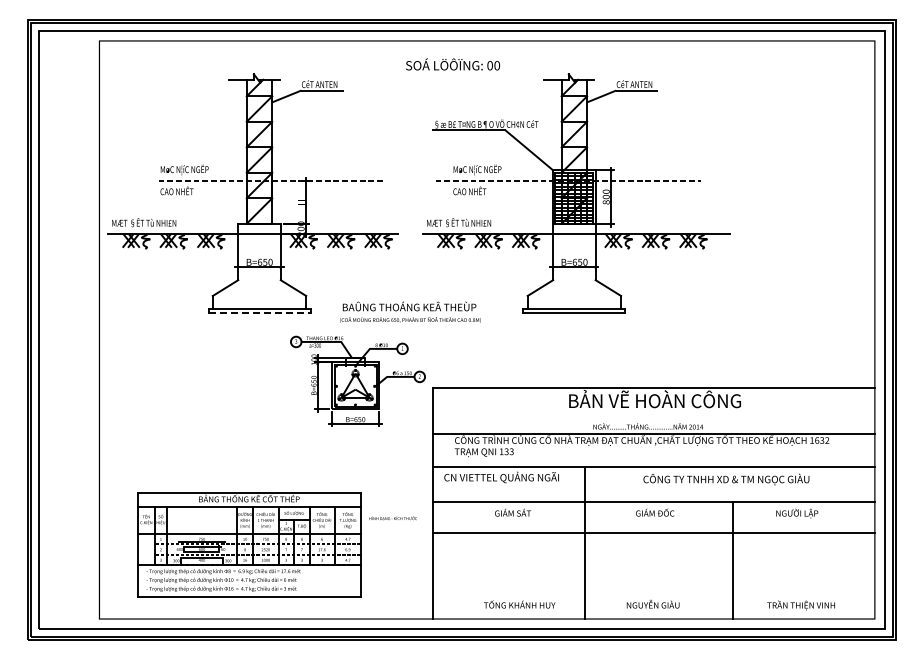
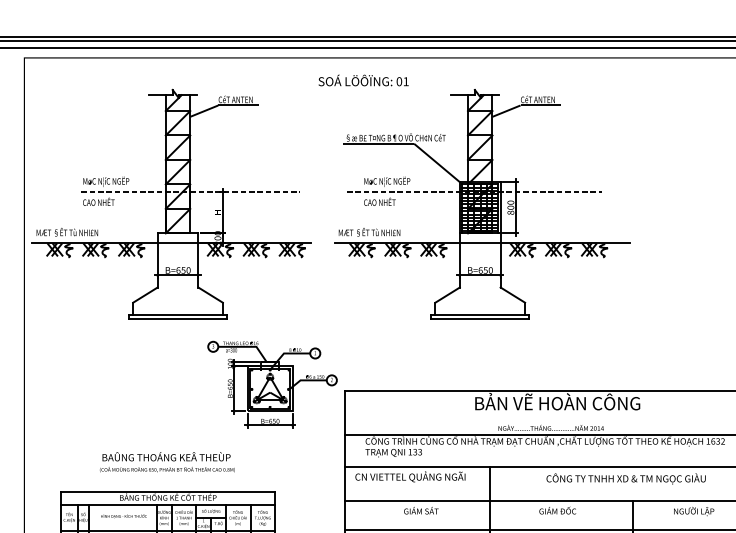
text: (497, 65) -> (406, 81), 00 -> 01
text: (410, 311) -> (167, 461), moved
line: (259, 313) -> (178, 319), dashed -> solid
text: (392, 518) -> (123, 516), moved

